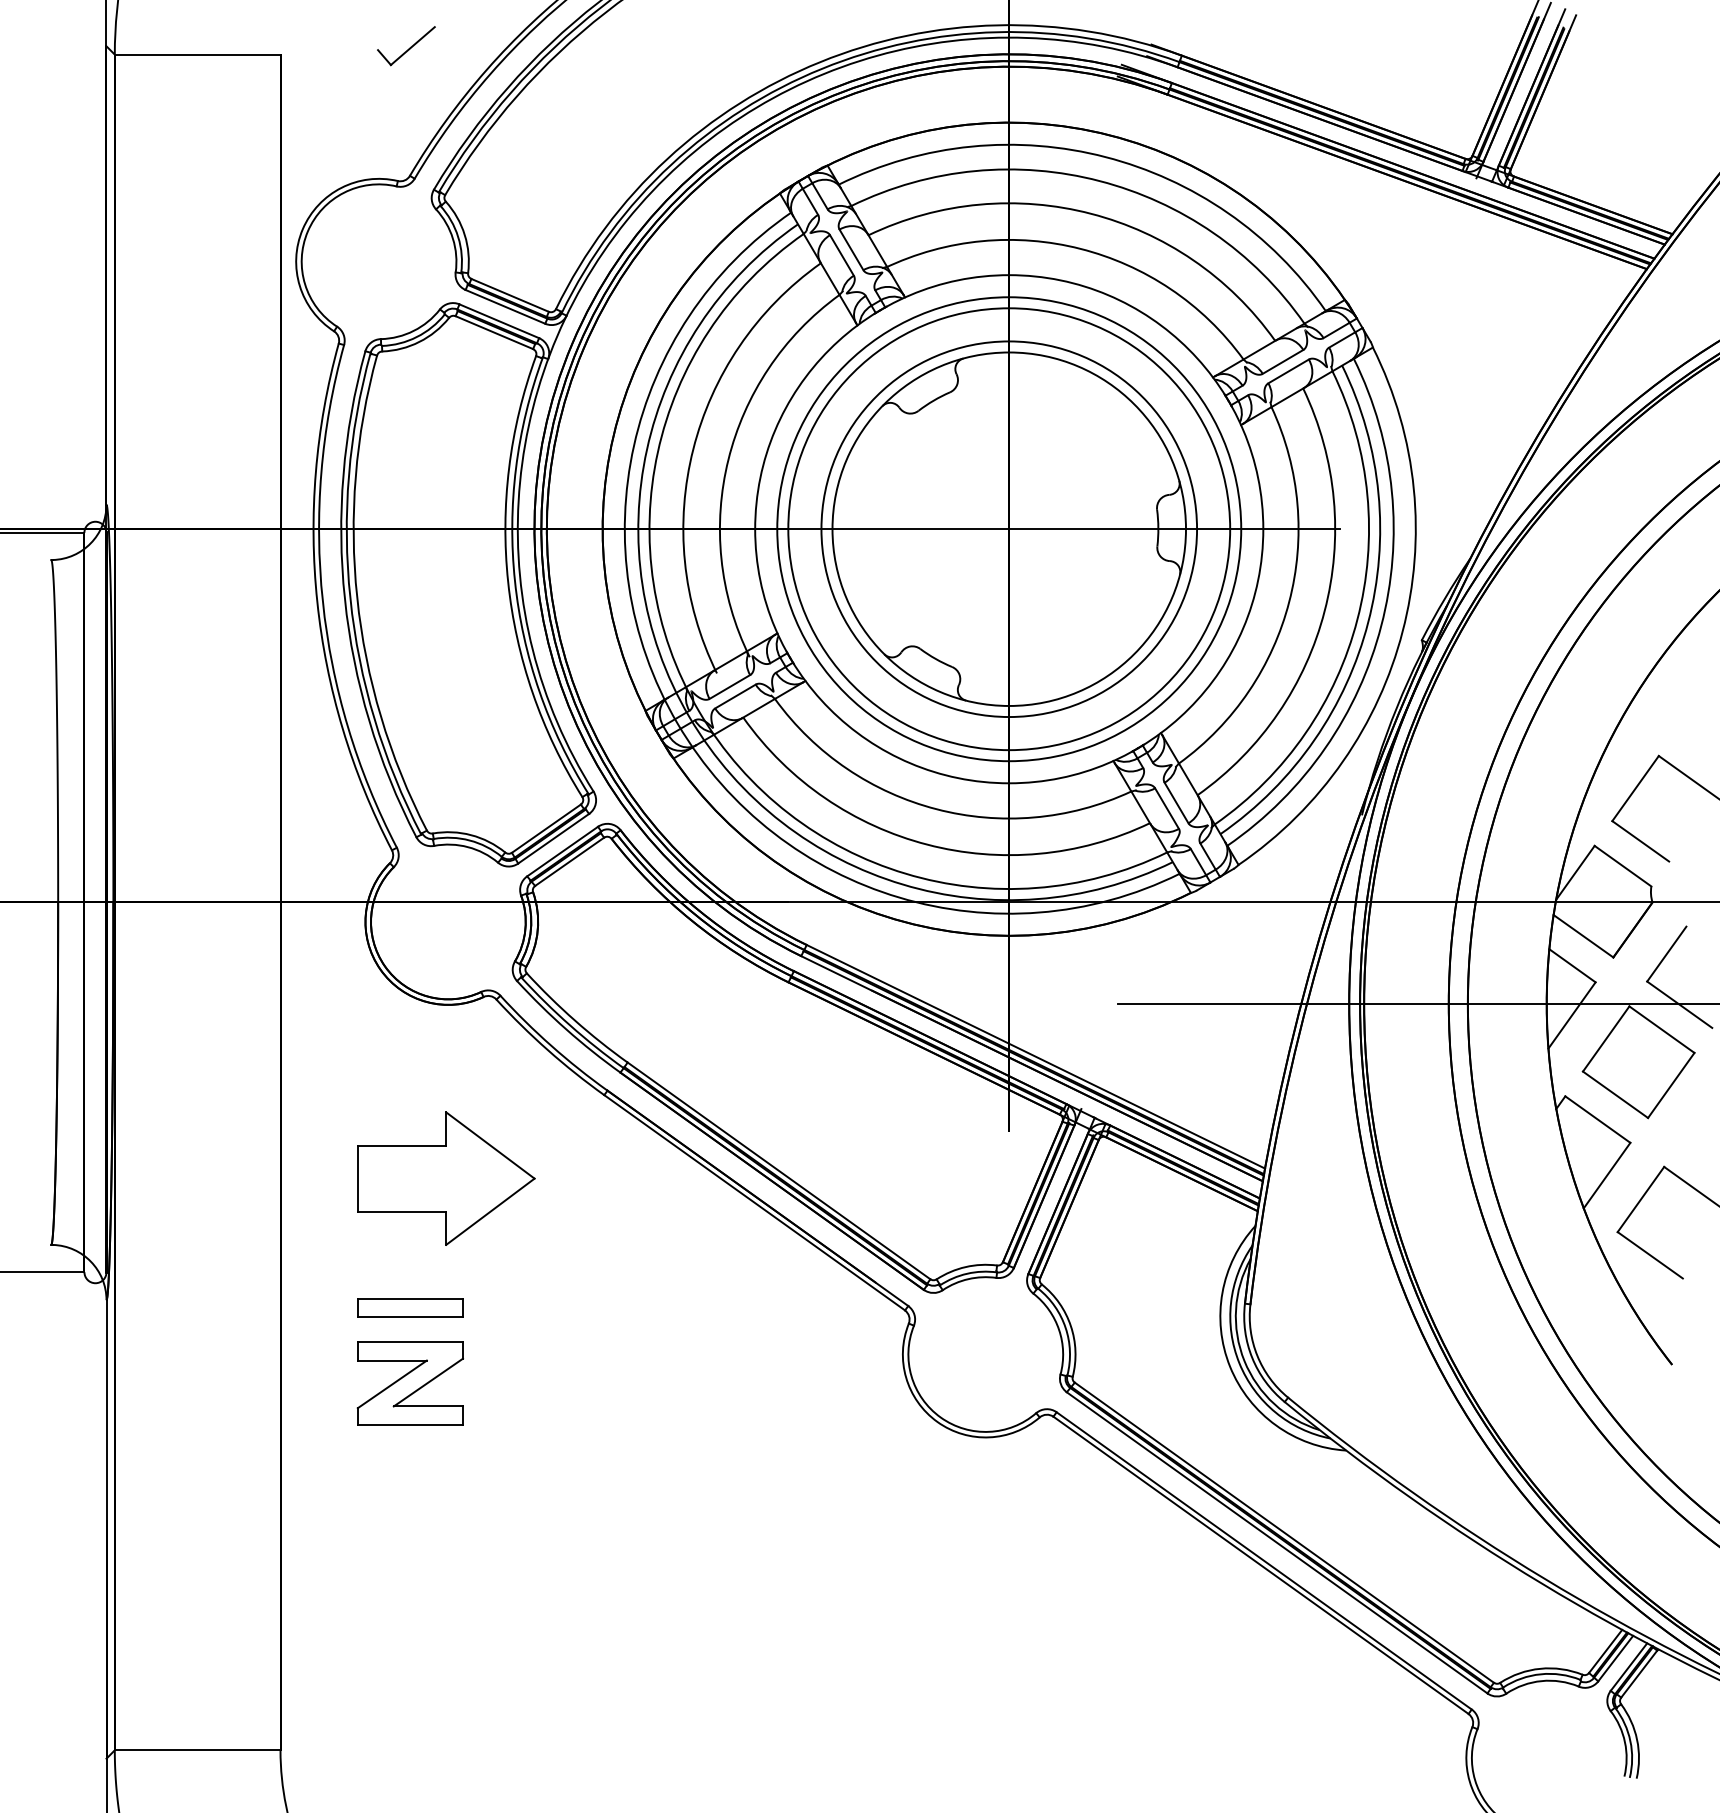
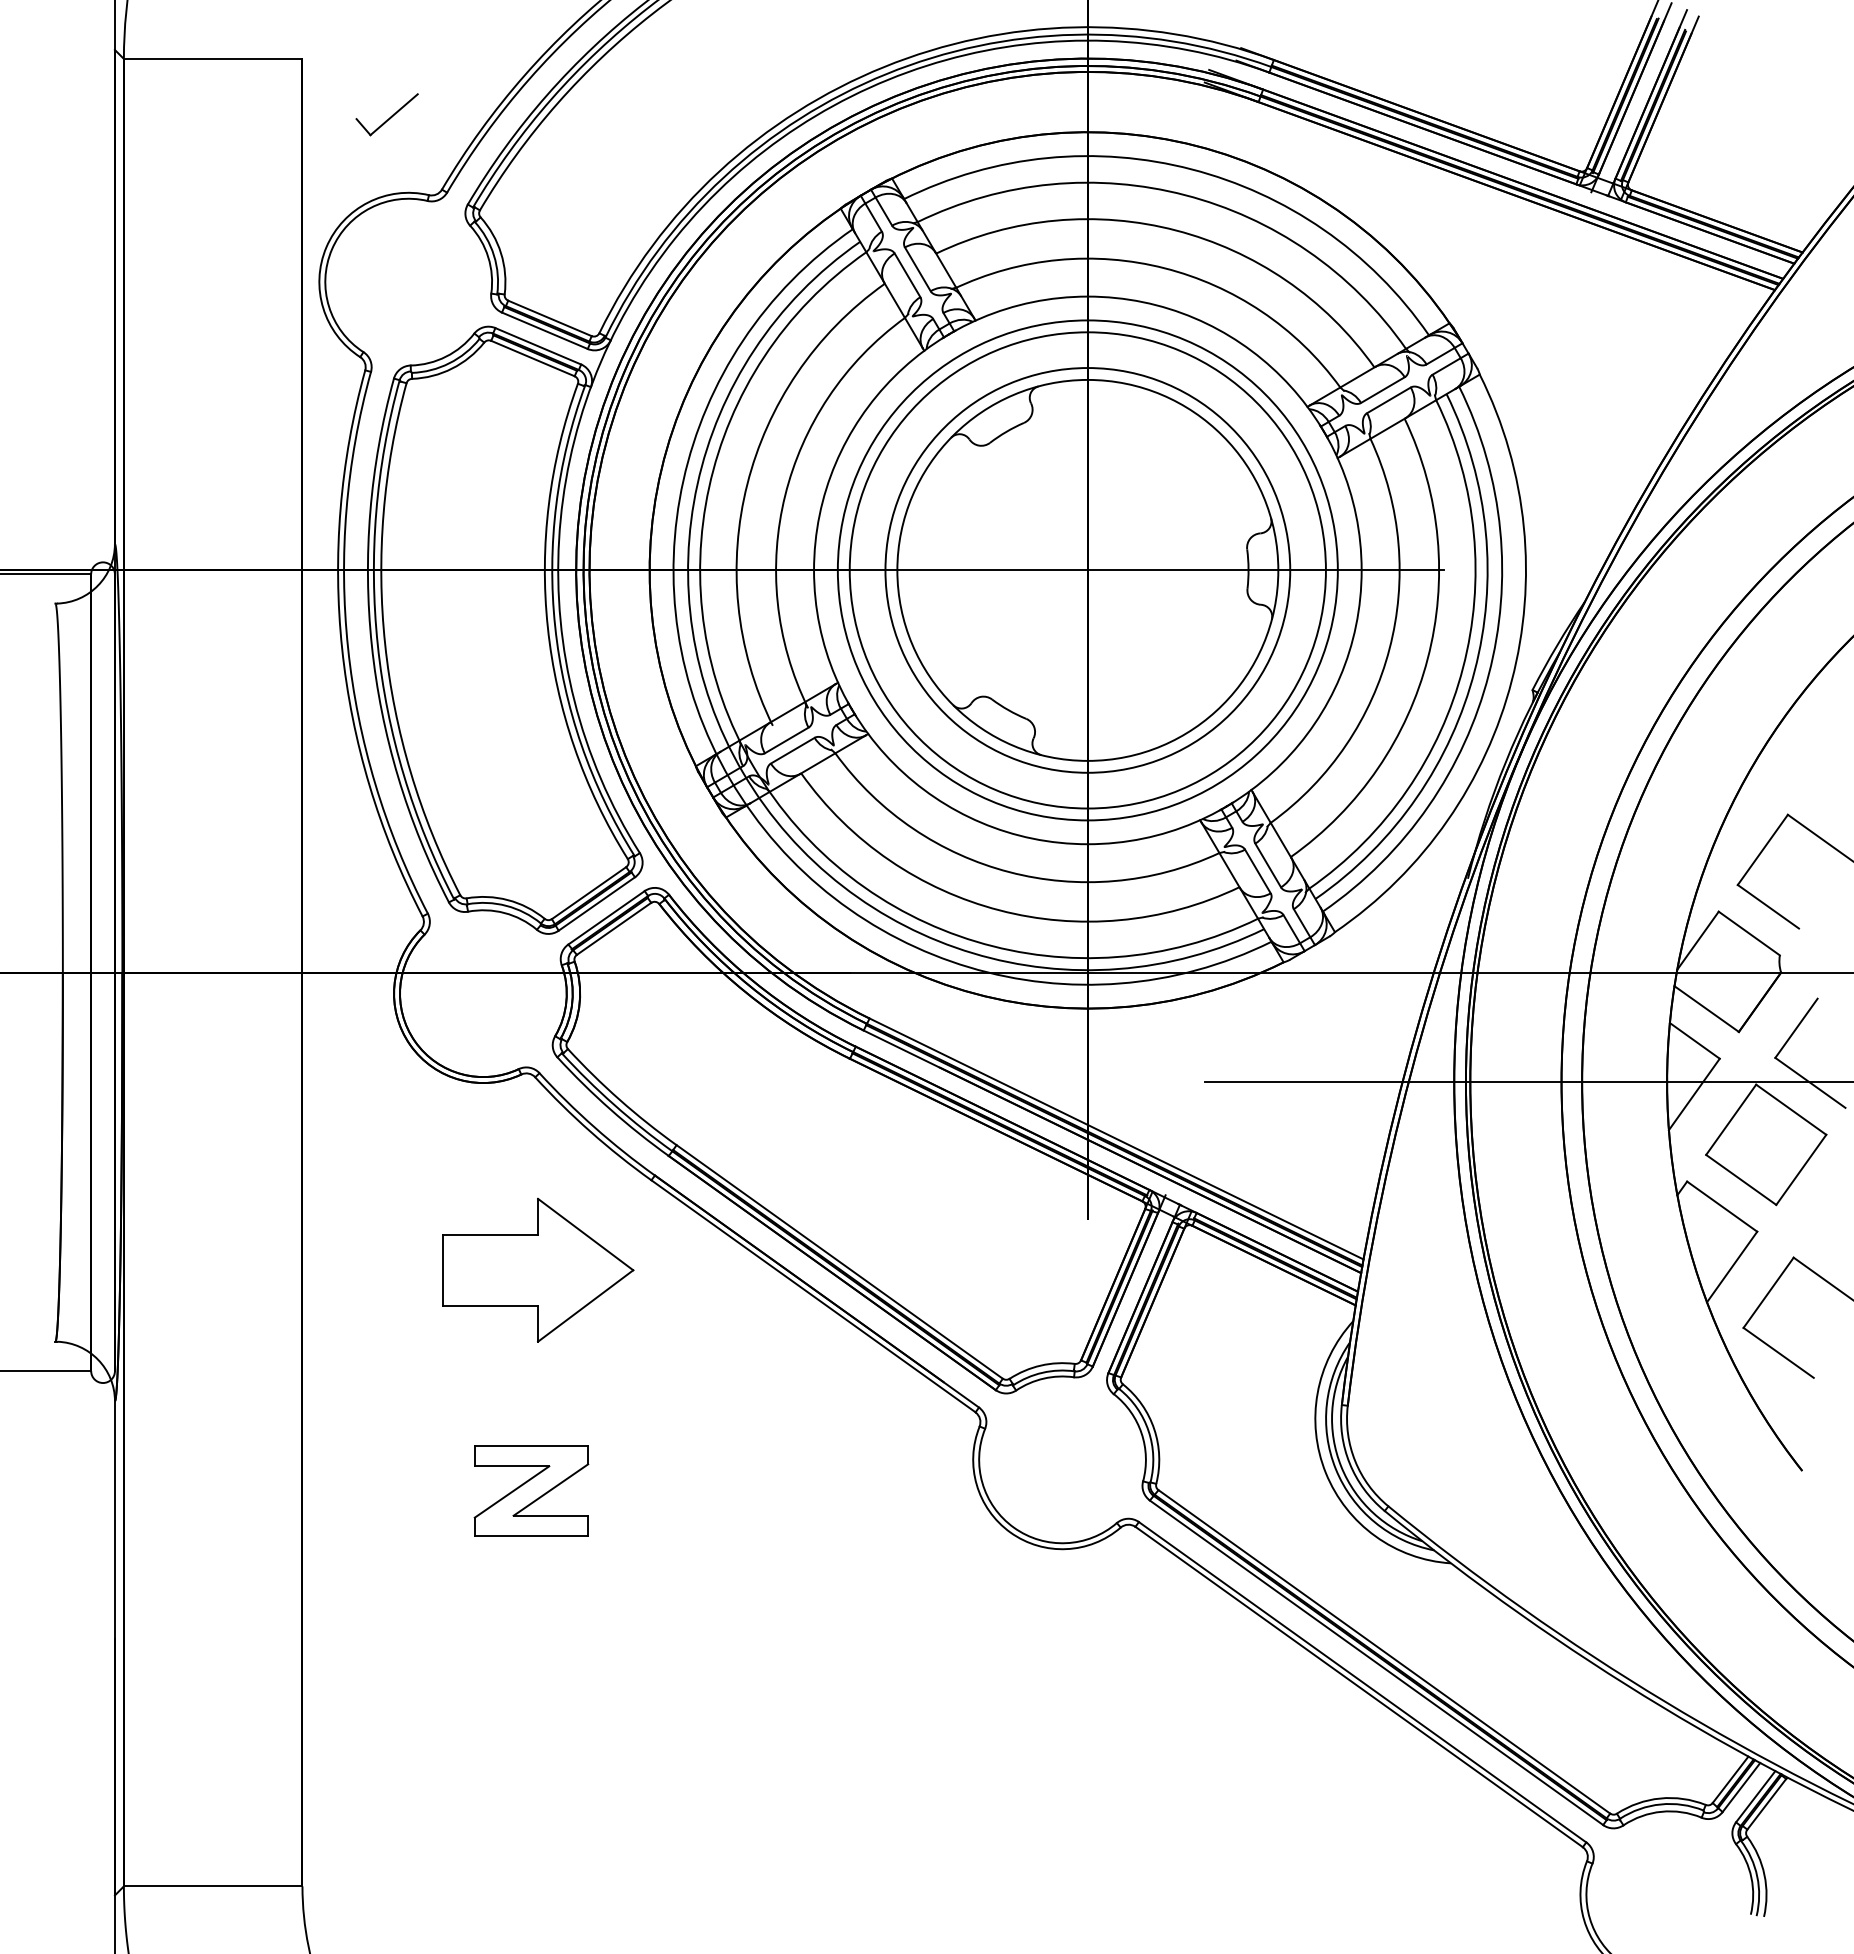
part: (405, 45) -> (386, 114), moved
part: (446, 1177) -> (538, 1269), moved
part: (410, 1307) -> (442, 1409), removed
part: (410, 1382) -> (531, 1490), moved

